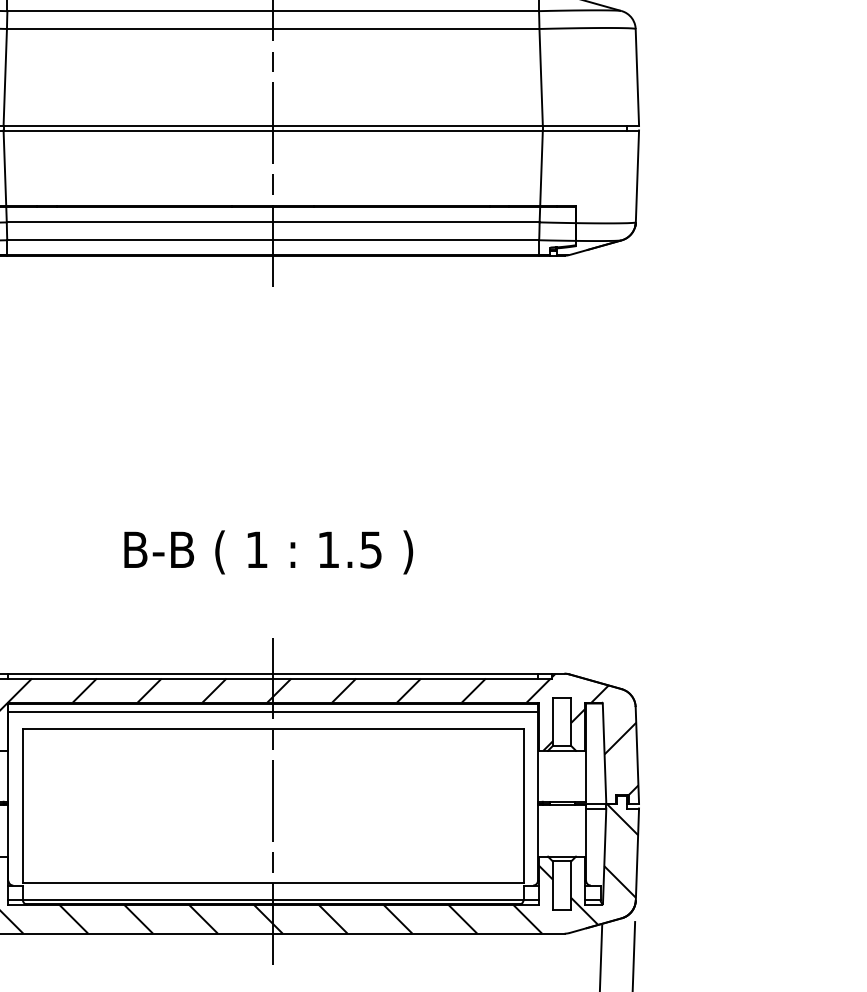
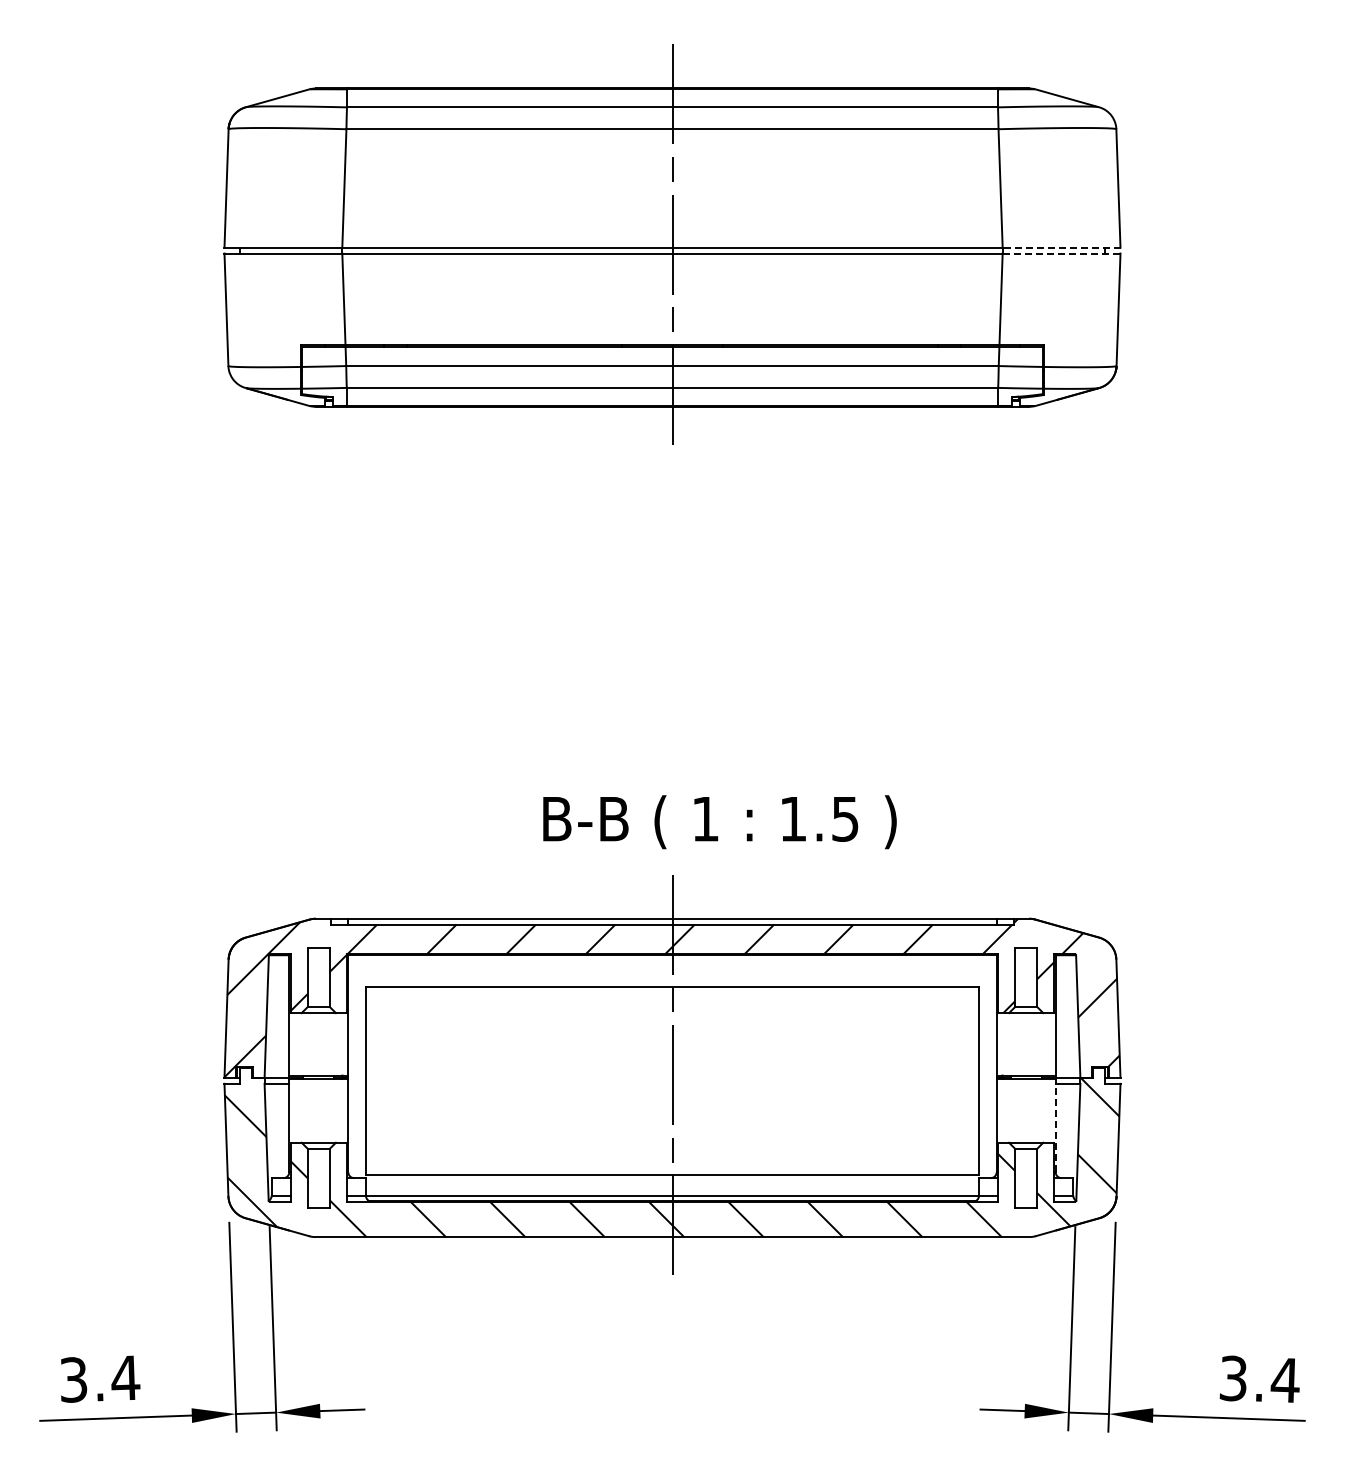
line: (590, 125) -> (1061, 247), solid -> dashed
line: (590, 130) -> (1061, 253), solid -> dashed
text: (268, 552) -> (719, 822), moved
line: (273, 711) -> (672, 965), removed
line: (585, 842) -> (1055, 1125), solid -> dashed

